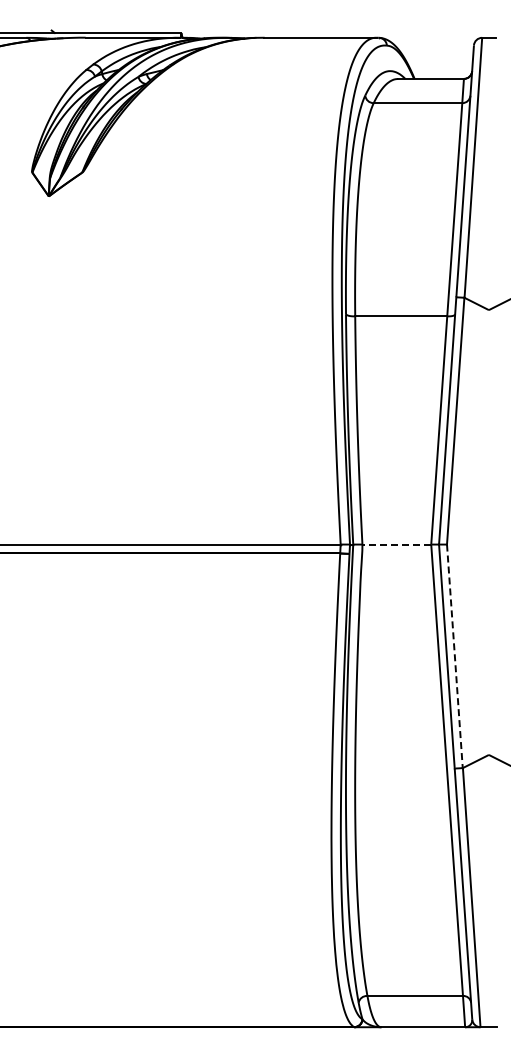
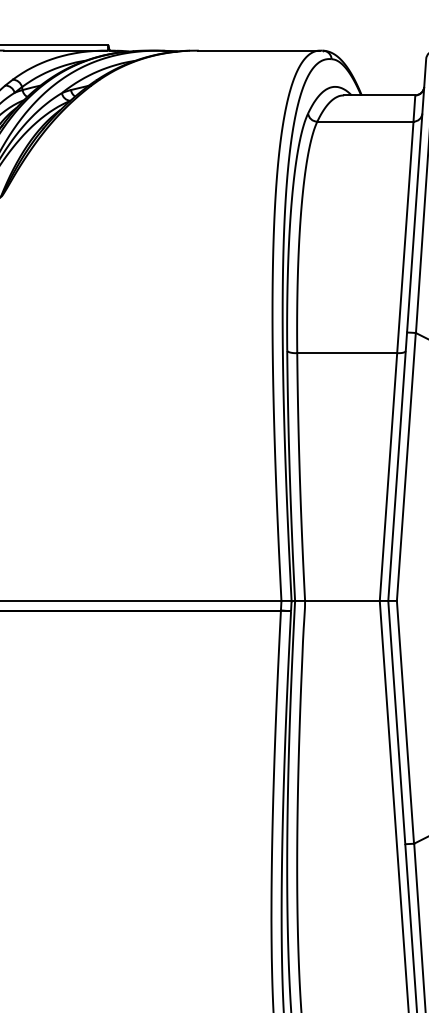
line: (396, 544) -> (342, 600), dashed -> solid
line: (454, 656) -> (405, 722), dashed -> solid

